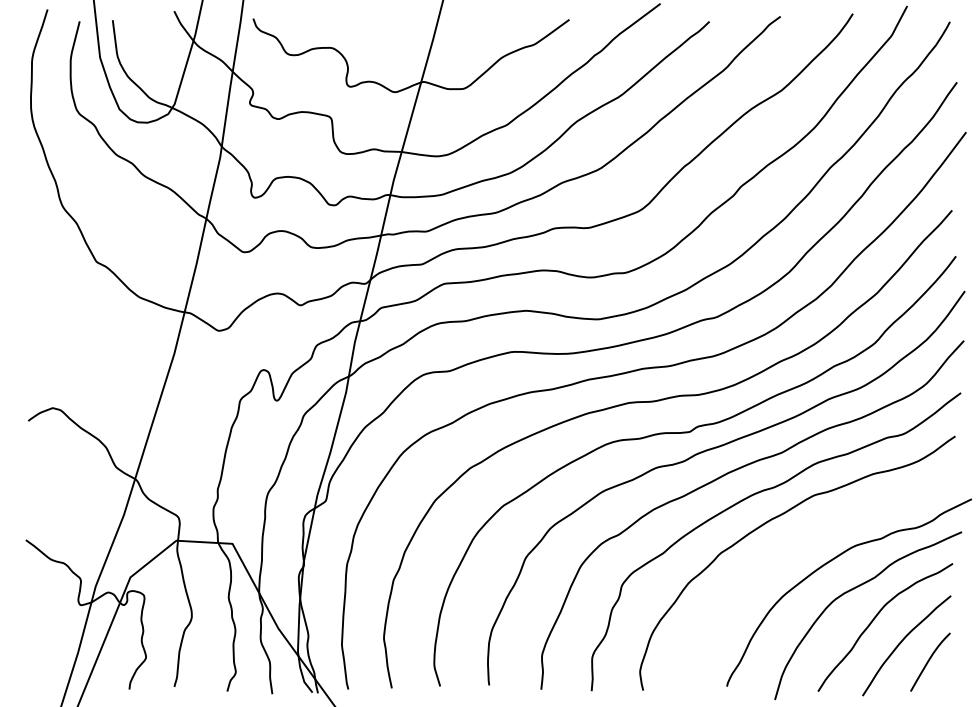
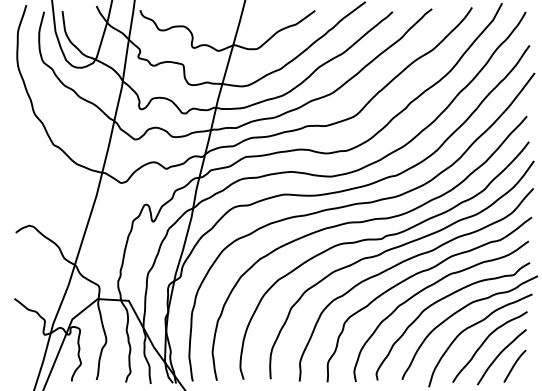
curve: (797, 543) -> (441, 300), added

